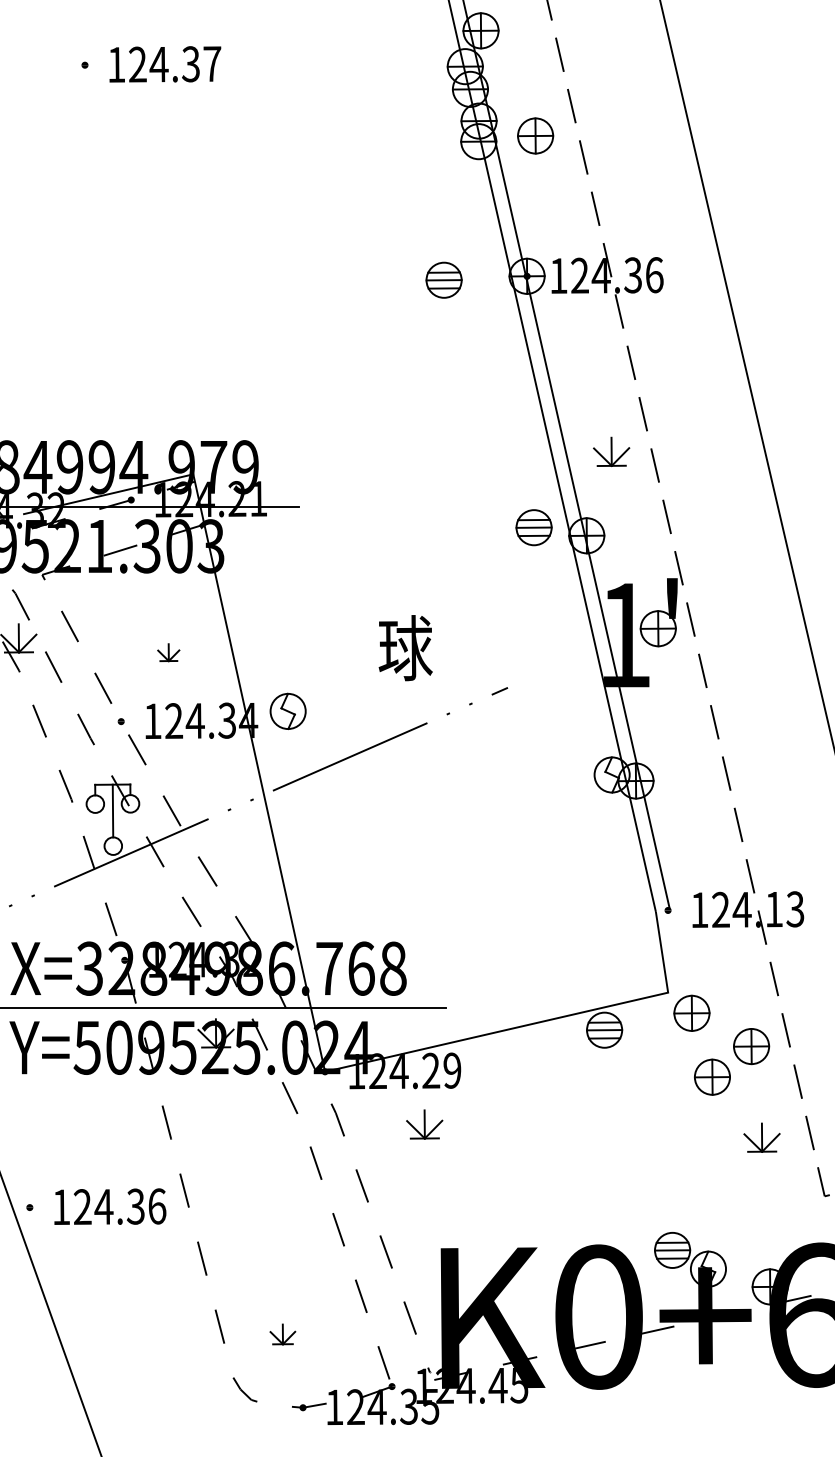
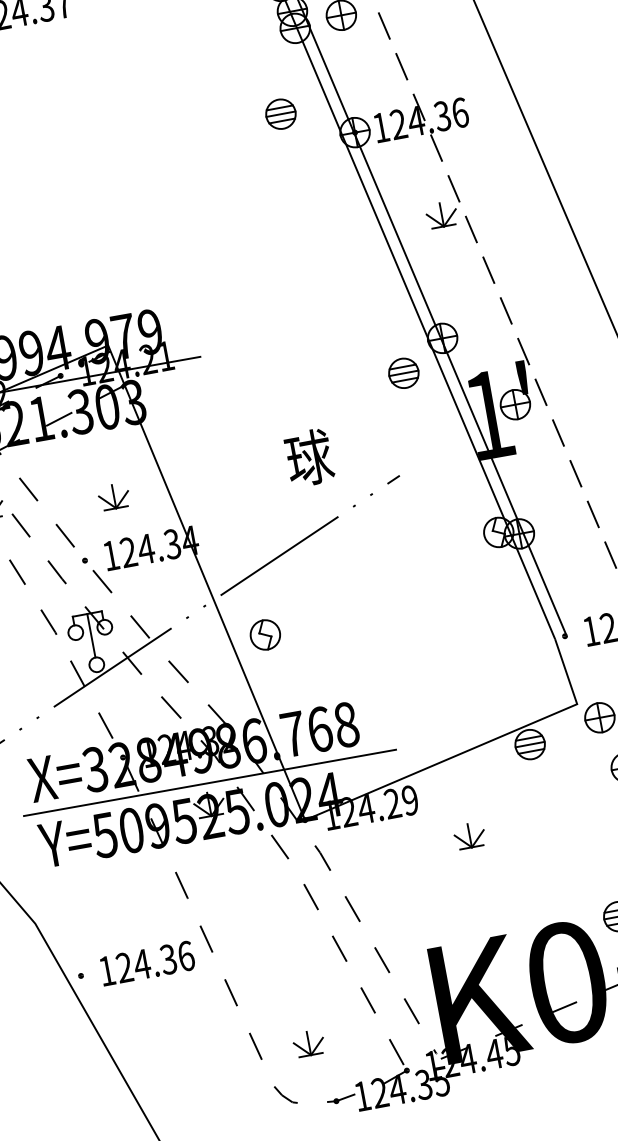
part: (443, 279) -> (280, 113), moved
part: (611, 451) -> (441, 214), moved
part: (533, 527) -> (403, 373), moved
part: (168, 652) -> (113, 496), size x1.67
part: (287, 710) -> (264, 634), moved
part: (424, 1124) -> (469, 835), moved
part: (282, 1334) -> (308, 1043), size x1.43

